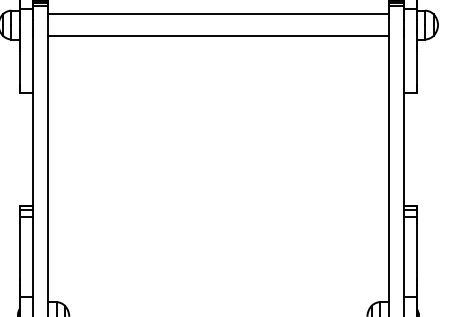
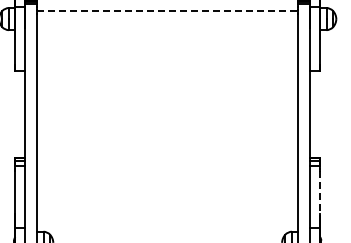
line: (218, 13) -> (167, 10), solid -> dashed
line: (218, 36) -> (167, 27), removed
line: (417, 252) -> (320, 193), solid -> dashed

